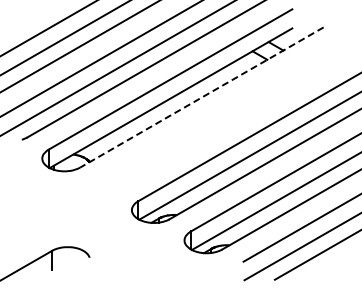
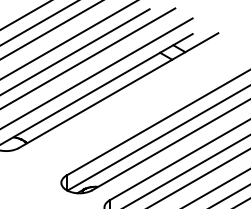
line: (201, 97) -> (118, 90), dashed -> solid

